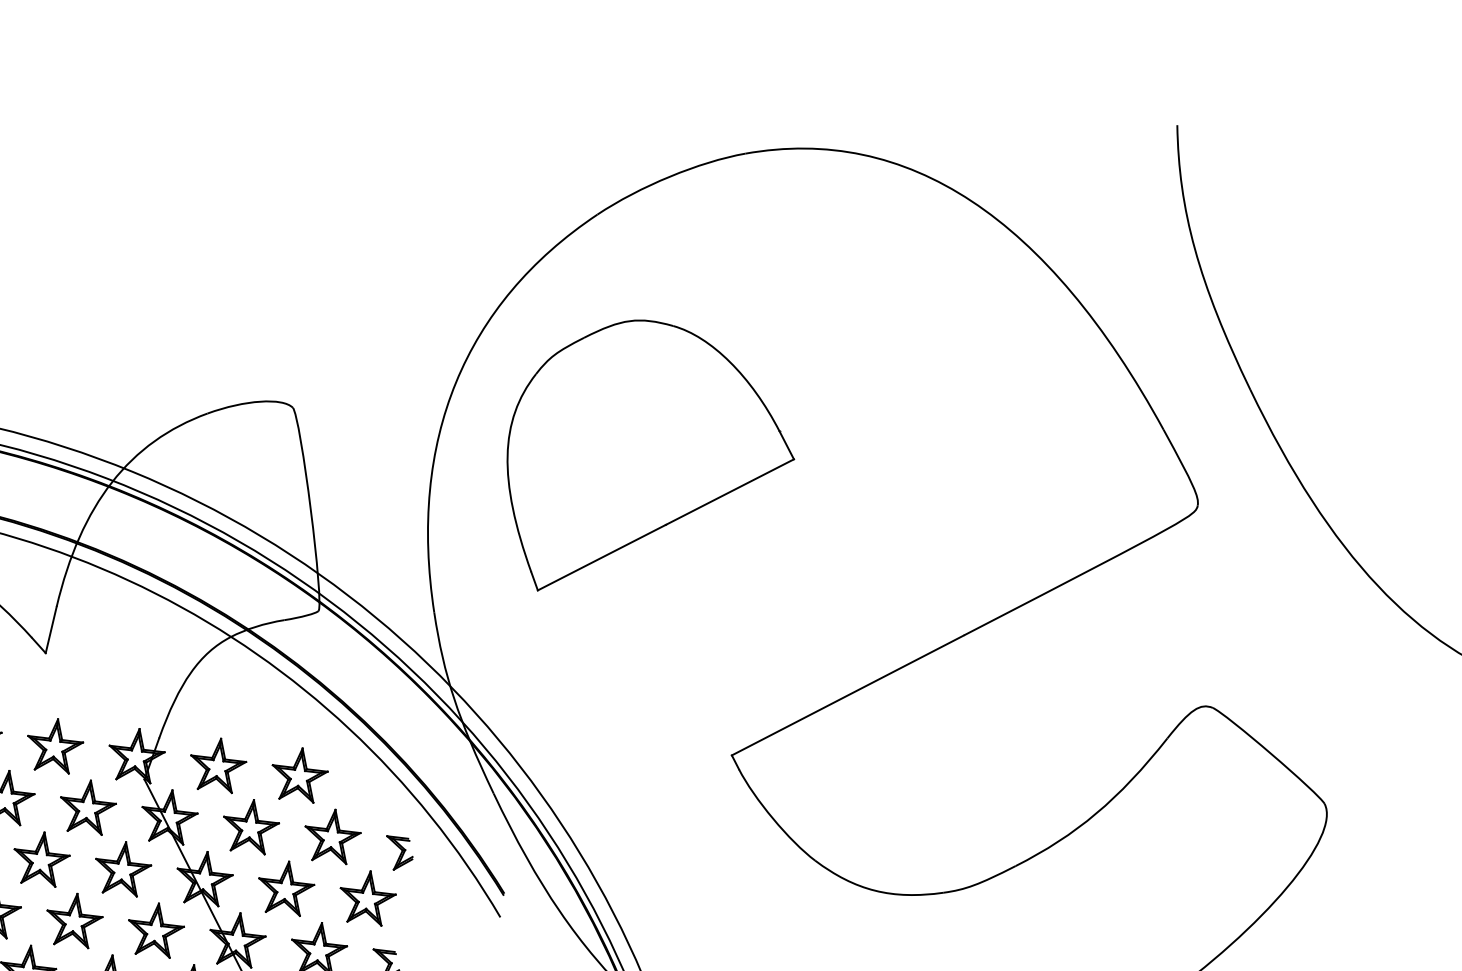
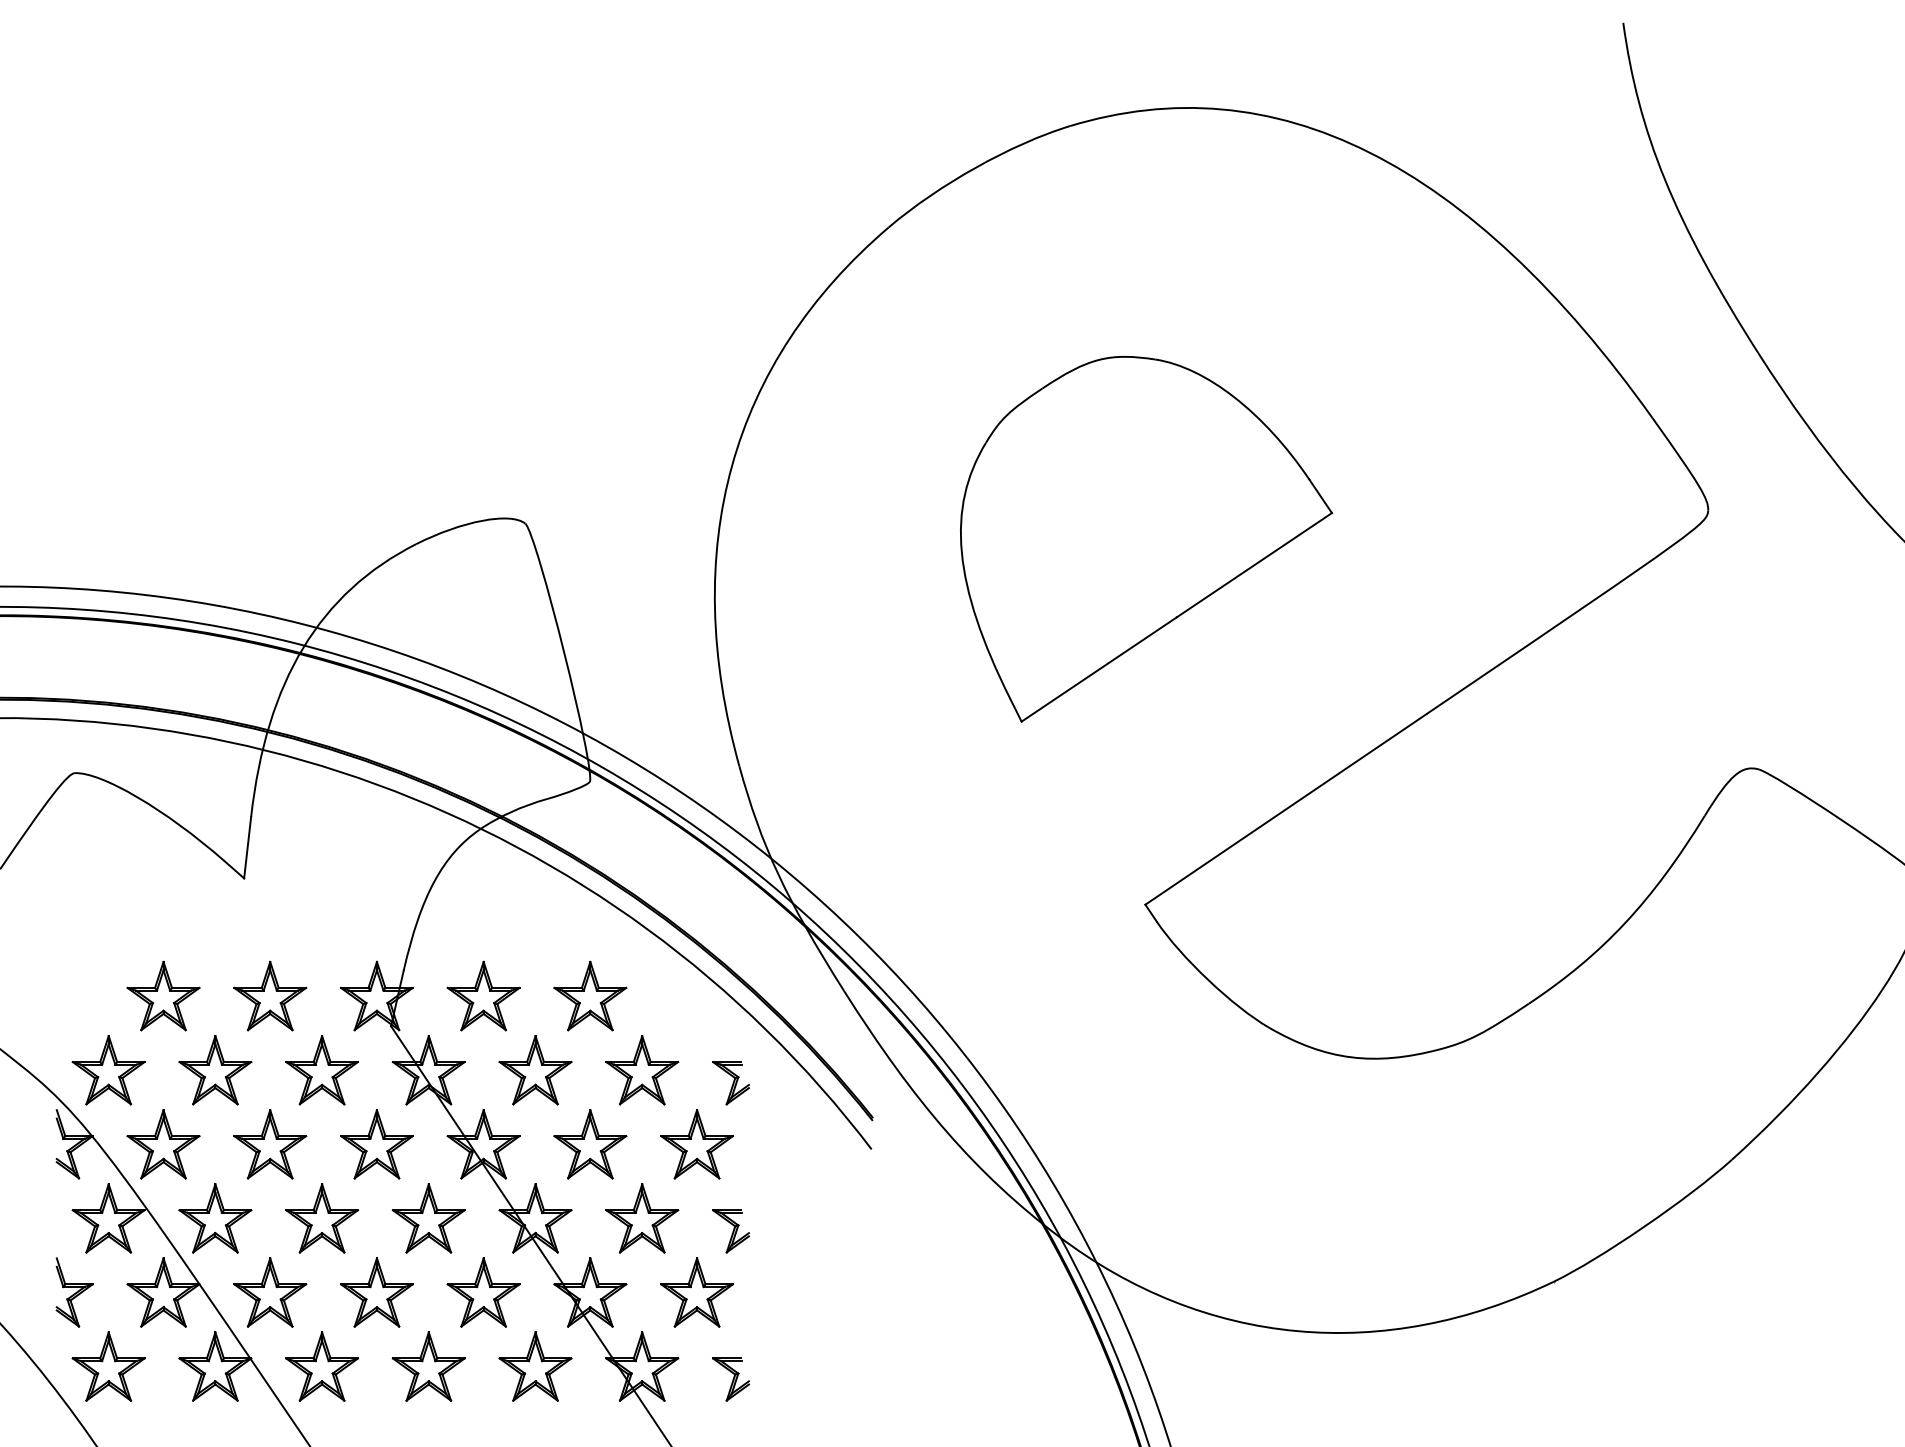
part: (649, 462) -> (1146, 539), moved

